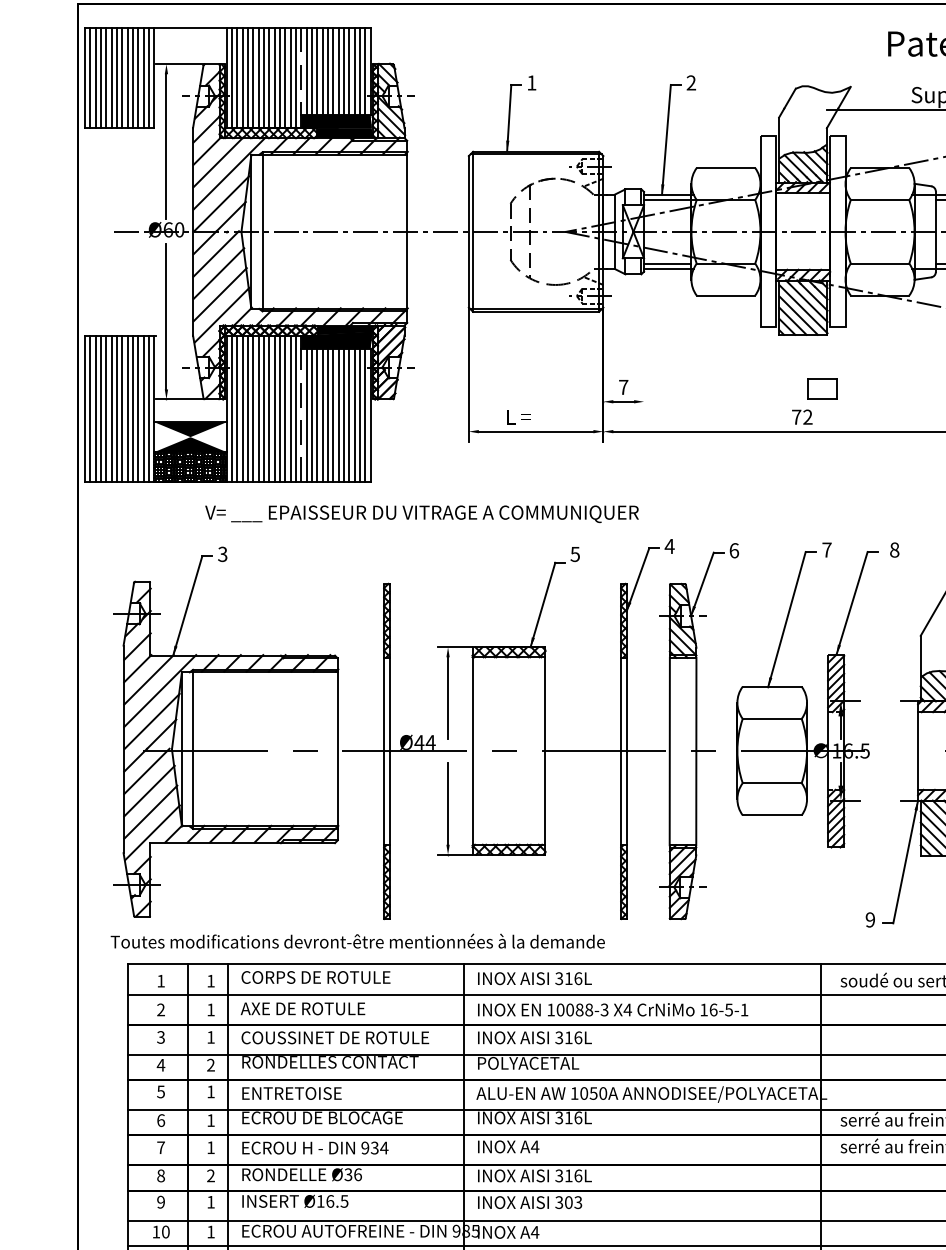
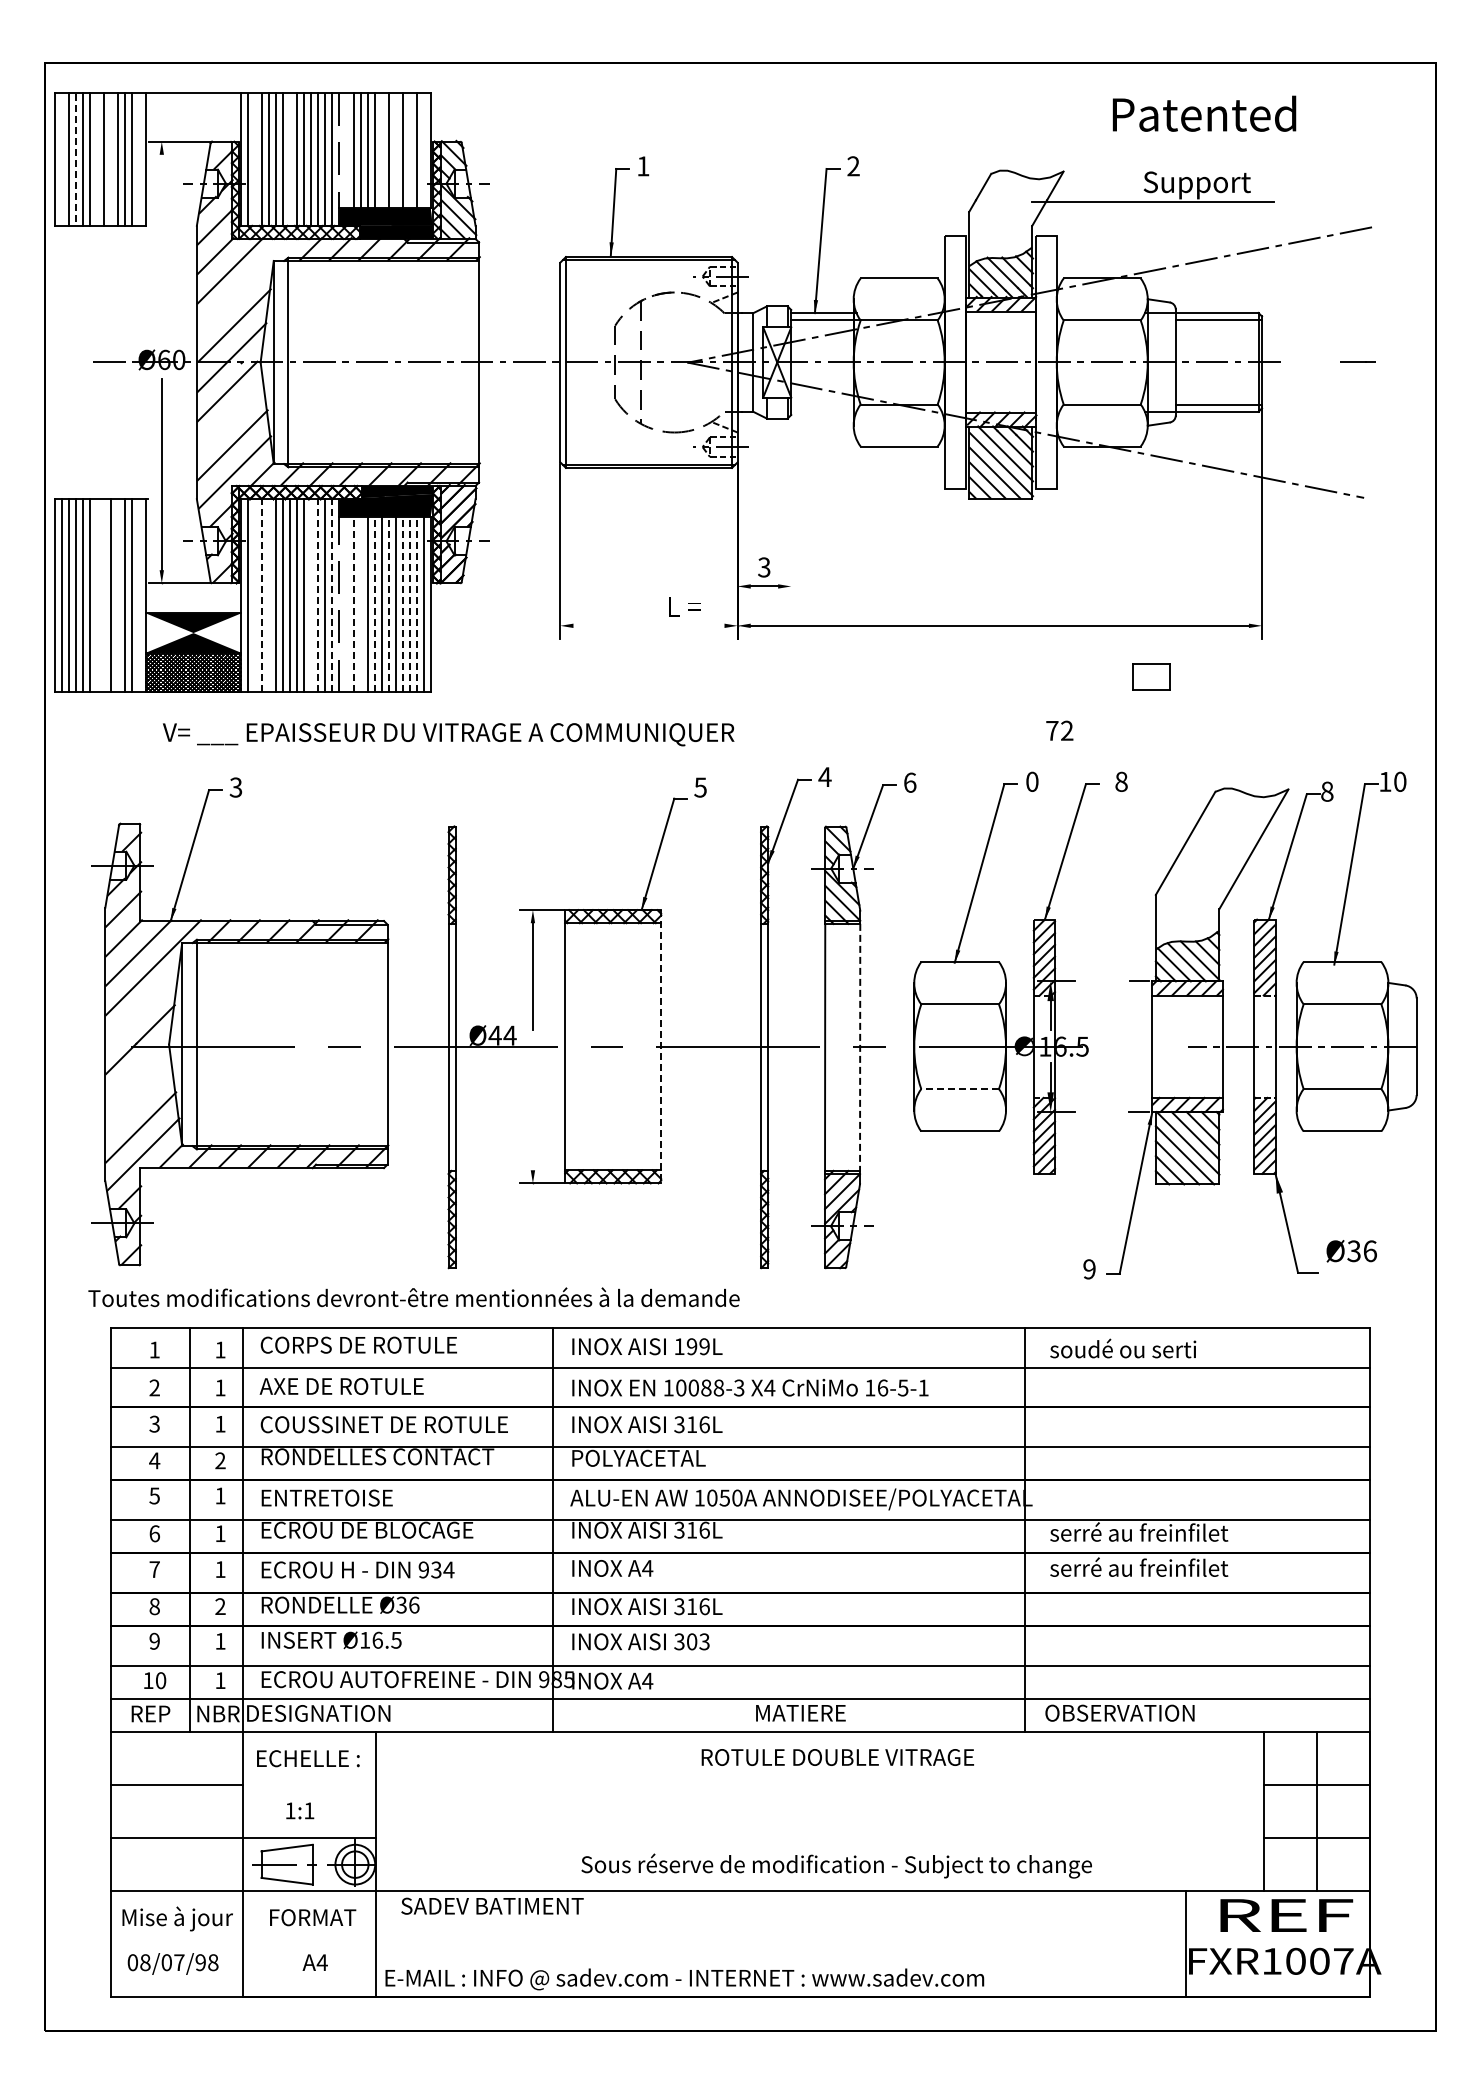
line: (306, 70) -> (346, 150), removed
line: (333, 70) -> (381, 150), removed
line: (343, 70) -> (395, 150), removed
line: (354, 70) -> (409, 150), removed
line: (365, 70) -> (423, 150), removed
line: (90, 77) -> (61, 159), removed
line: (116, 77) -> (96, 159), removed
line: (127, 77) -> (110, 159), removed
line: (148, 77) -> (138, 159), removed
line: (237, 77) -> (255, 159), removed
line: (264, 77) -> (290, 159), removed
line: (100, 78) -> (75, 160), solid -> dashed
line: (166, 146) -> (161, 250), removed
line: (229, 173) -> (244, 285), removed
line: (667, 263) -> (822, 404), removed
line: (668, 269) -> (823, 411), removed
line: (218, 273) -> (230, 417), removed
text: (623, 387) -> (764, 567), 7 -> 3
part: (822, 388) -> (1151, 676), moved
line: (116, 408) -> (96, 595), removed
line: (122, 408) -> (103, 595), removed
line: (132, 408) -> (117, 595), removed
line: (148, 408) -> (138, 595), removed
line: (237, 408) -> (255, 595), removed
line: (242, 408) -> (262, 595), solid -> dashed
line: (248, 408) -> (269, 595), removed
line: (280, 408) -> (311, 595), removed
line: (285, 408) -> (318, 595), solid -> dashed
line: (295, 408) -> (332, 595), solid -> dashed
line: (306, 415) -> (346, 604), removed
line: (311, 415) -> (353, 604), solid -> dashed
line: (317, 415) -> (360, 604), removed
line: (327, 415) -> (374, 604), solid -> dashed
line: (338, 415) -> (388, 604), solid -> dashed
line: (349, 415) -> (402, 604), solid -> dashed
line: (354, 415) -> (409, 604), solid -> dashed
line: (359, 415) -> (416, 604), solid -> dashed
text: (519, 416) -> (684, 606), moved
text: (802, 416) -> (1059, 730), moved
line: (535, 431) -> (648, 625), removed
text: (421, 514) -> (448, 734), moved
text: (827, 549) -> (1032, 781), 7 -> 0
line: (151, 721) -> (142, 1007), removed
line: (545, 750) -> (661, 1046), solid -> dashed
line: (696, 751) -> (860, 1047), solid -> dashed
line: (146, 771) -> (135, 1073), removed
line: (772, 783) -> (960, 1089), solid -> dashed
line: (149, 791) -> (139, 1099), removed
line: (447, 803) -> (532, 1116), removed
text: (568, 978) -> (691, 1346), 316L -> 199L

